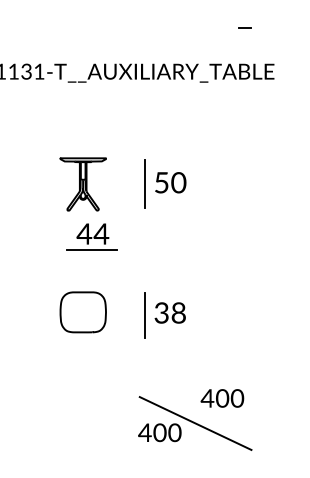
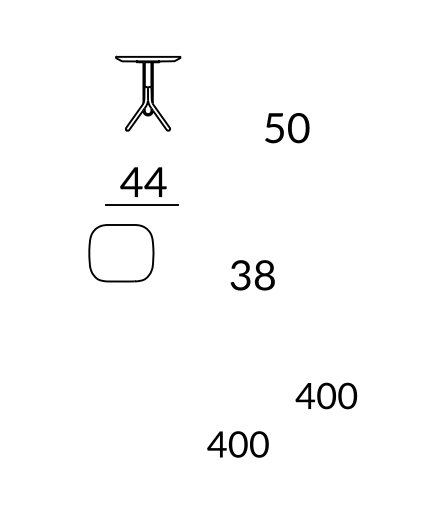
text: (170, 182) -> (286, 127), moved
line: (145, 183) -> (217, 92), removed
part: (82, 184) -> (147, 93), moved
part: (91, 236) -> (141, 185), moved
part: (82, 312) -> (120, 253), moved
line: (145, 315) -> (217, 278), removed
line: (195, 423) -> (288, 431), removed

